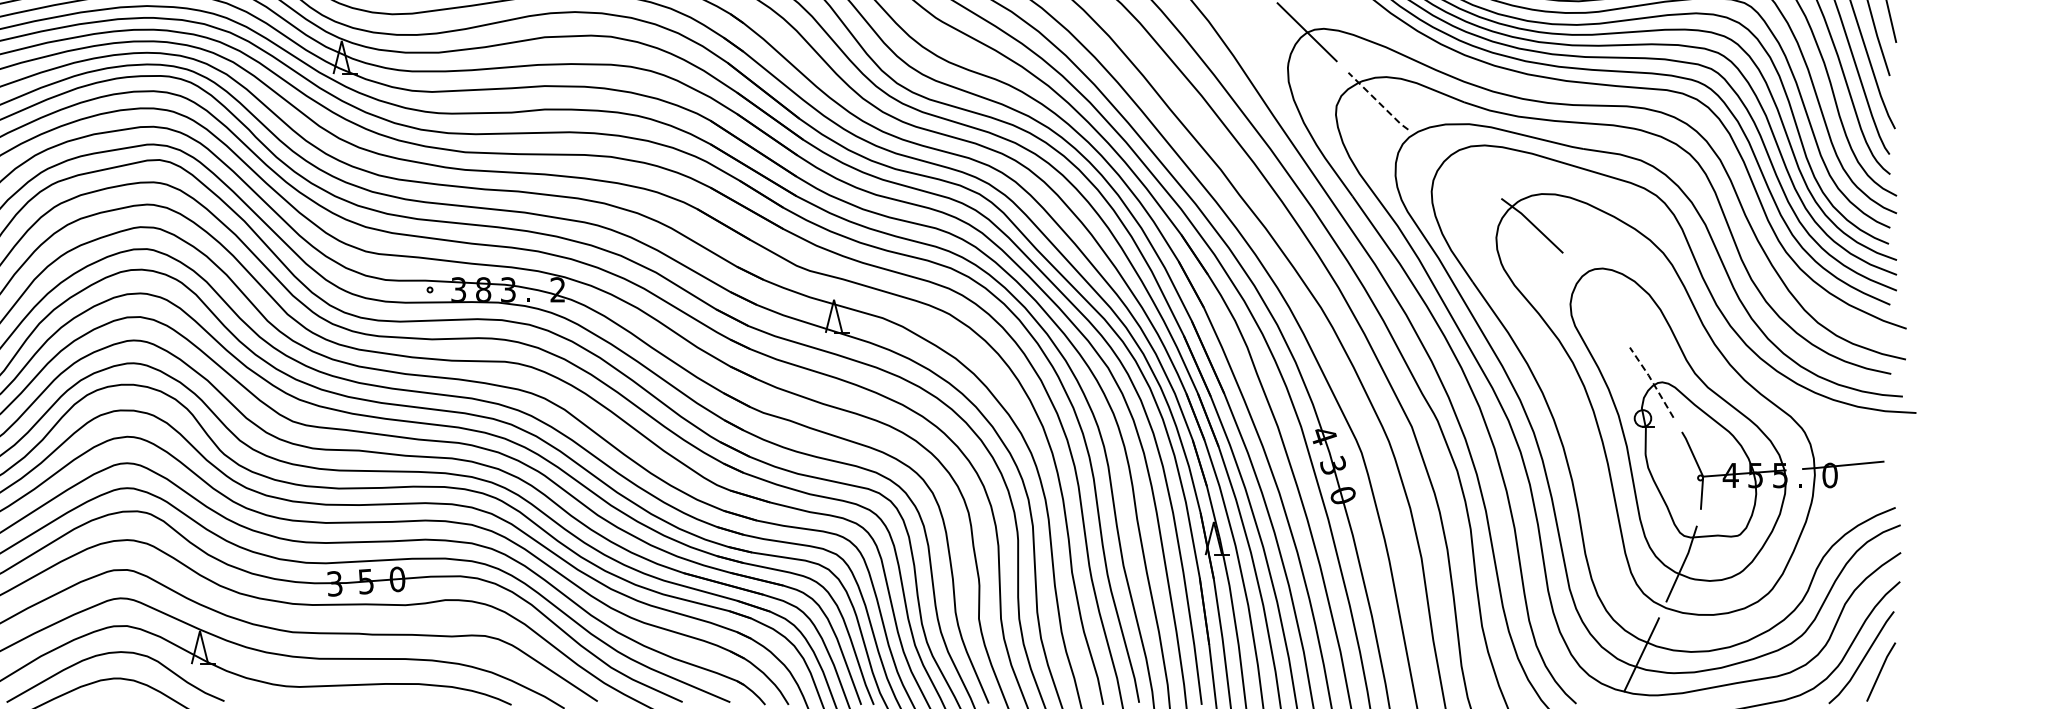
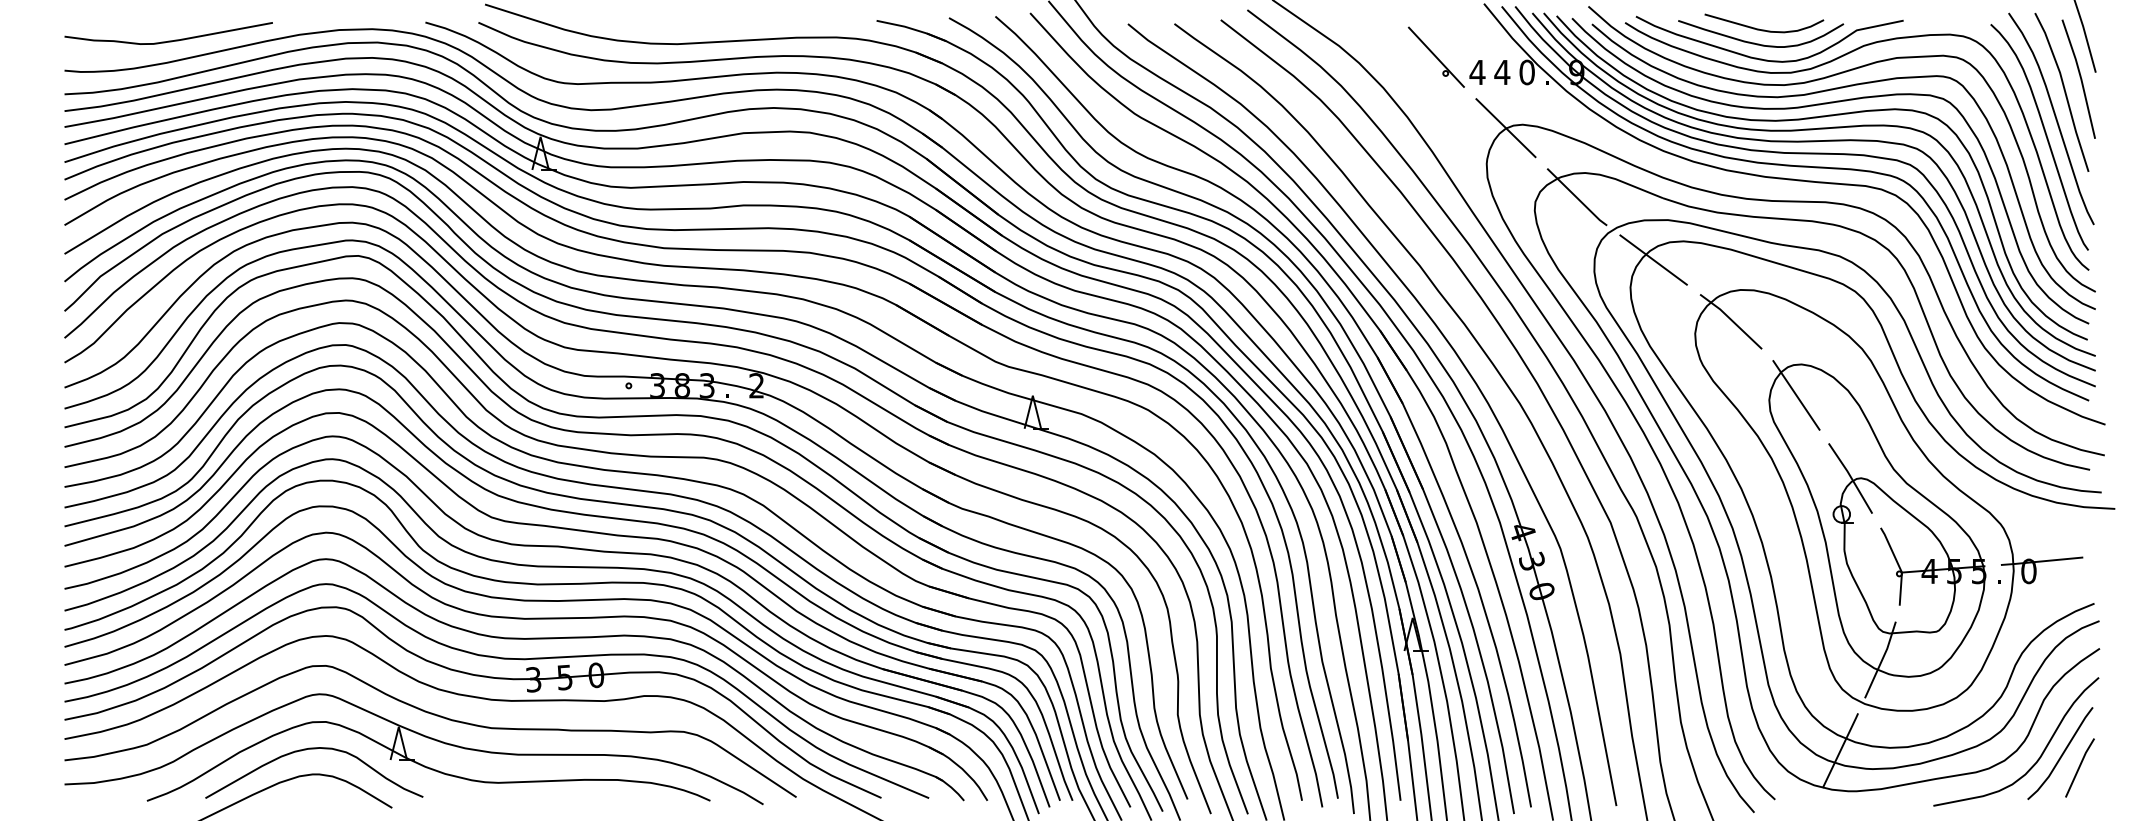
line: (1378, 101) -> (1577, 197), dashed -> solid
line: (1454, 163) -> (1653, 259), added
line: (1597, 299) -> (1796, 395), added
line: (1651, 381) -> (1850, 477), dashed -> solid

